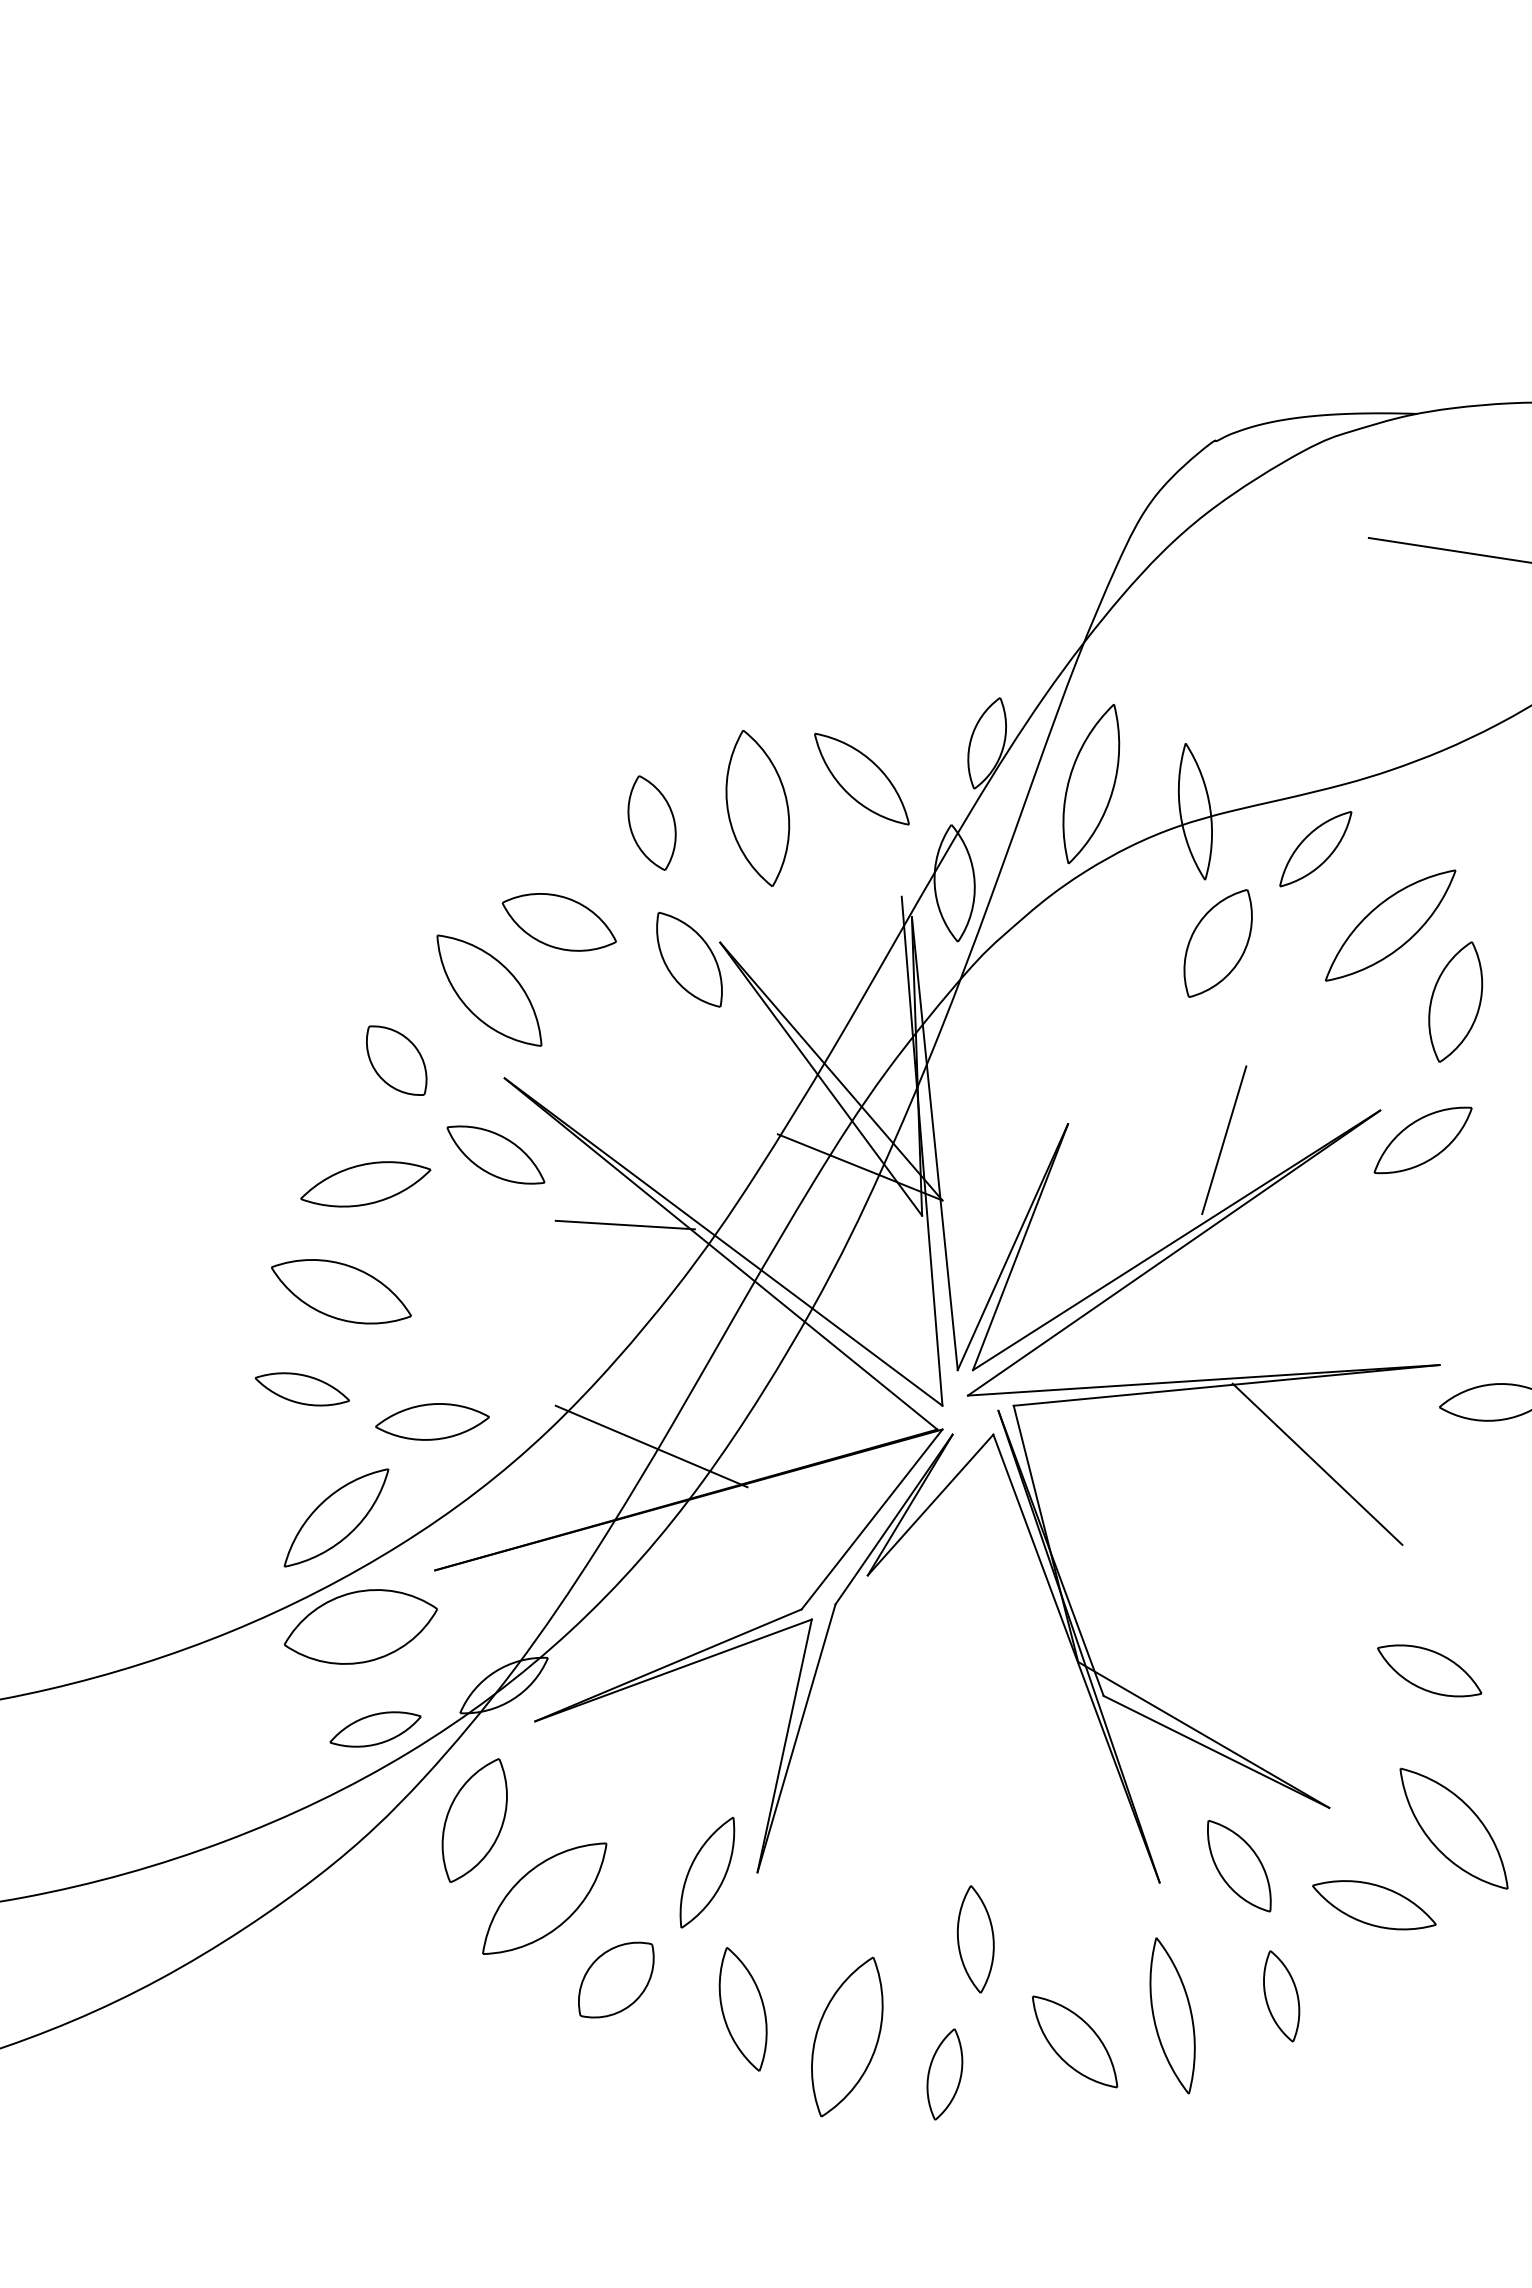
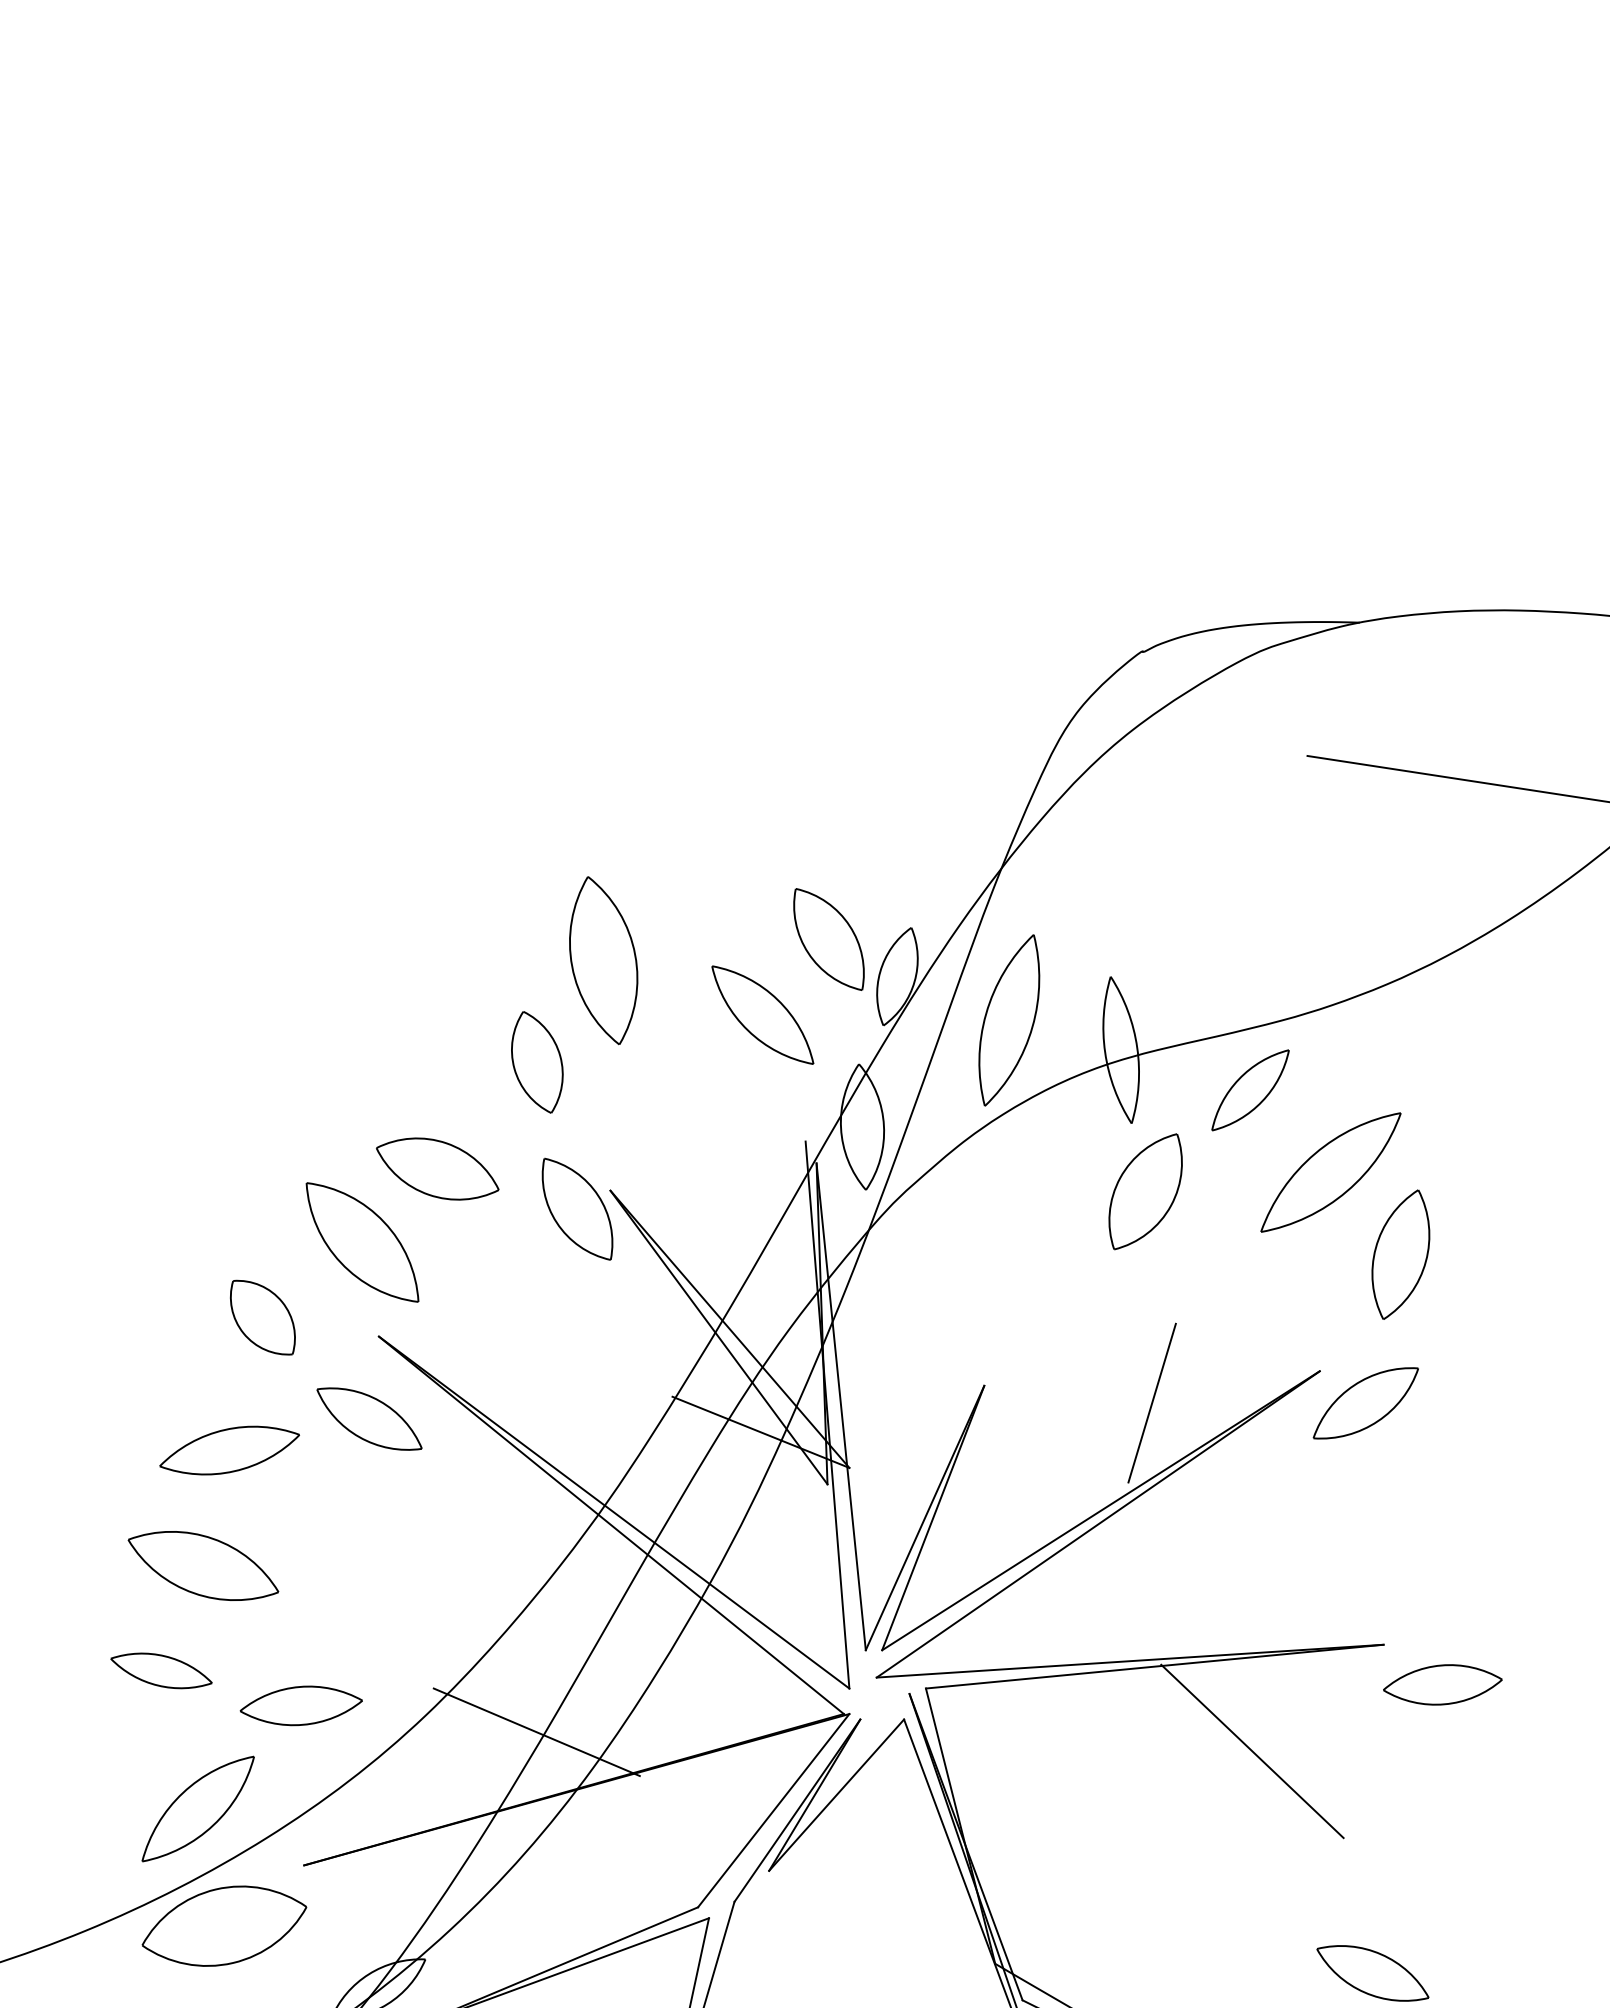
part: (923, 708) -> (828, 939), added
part: (757, 808) -> (603, 960), moved
line: (624, 1224) -> (507, 1493), removed

